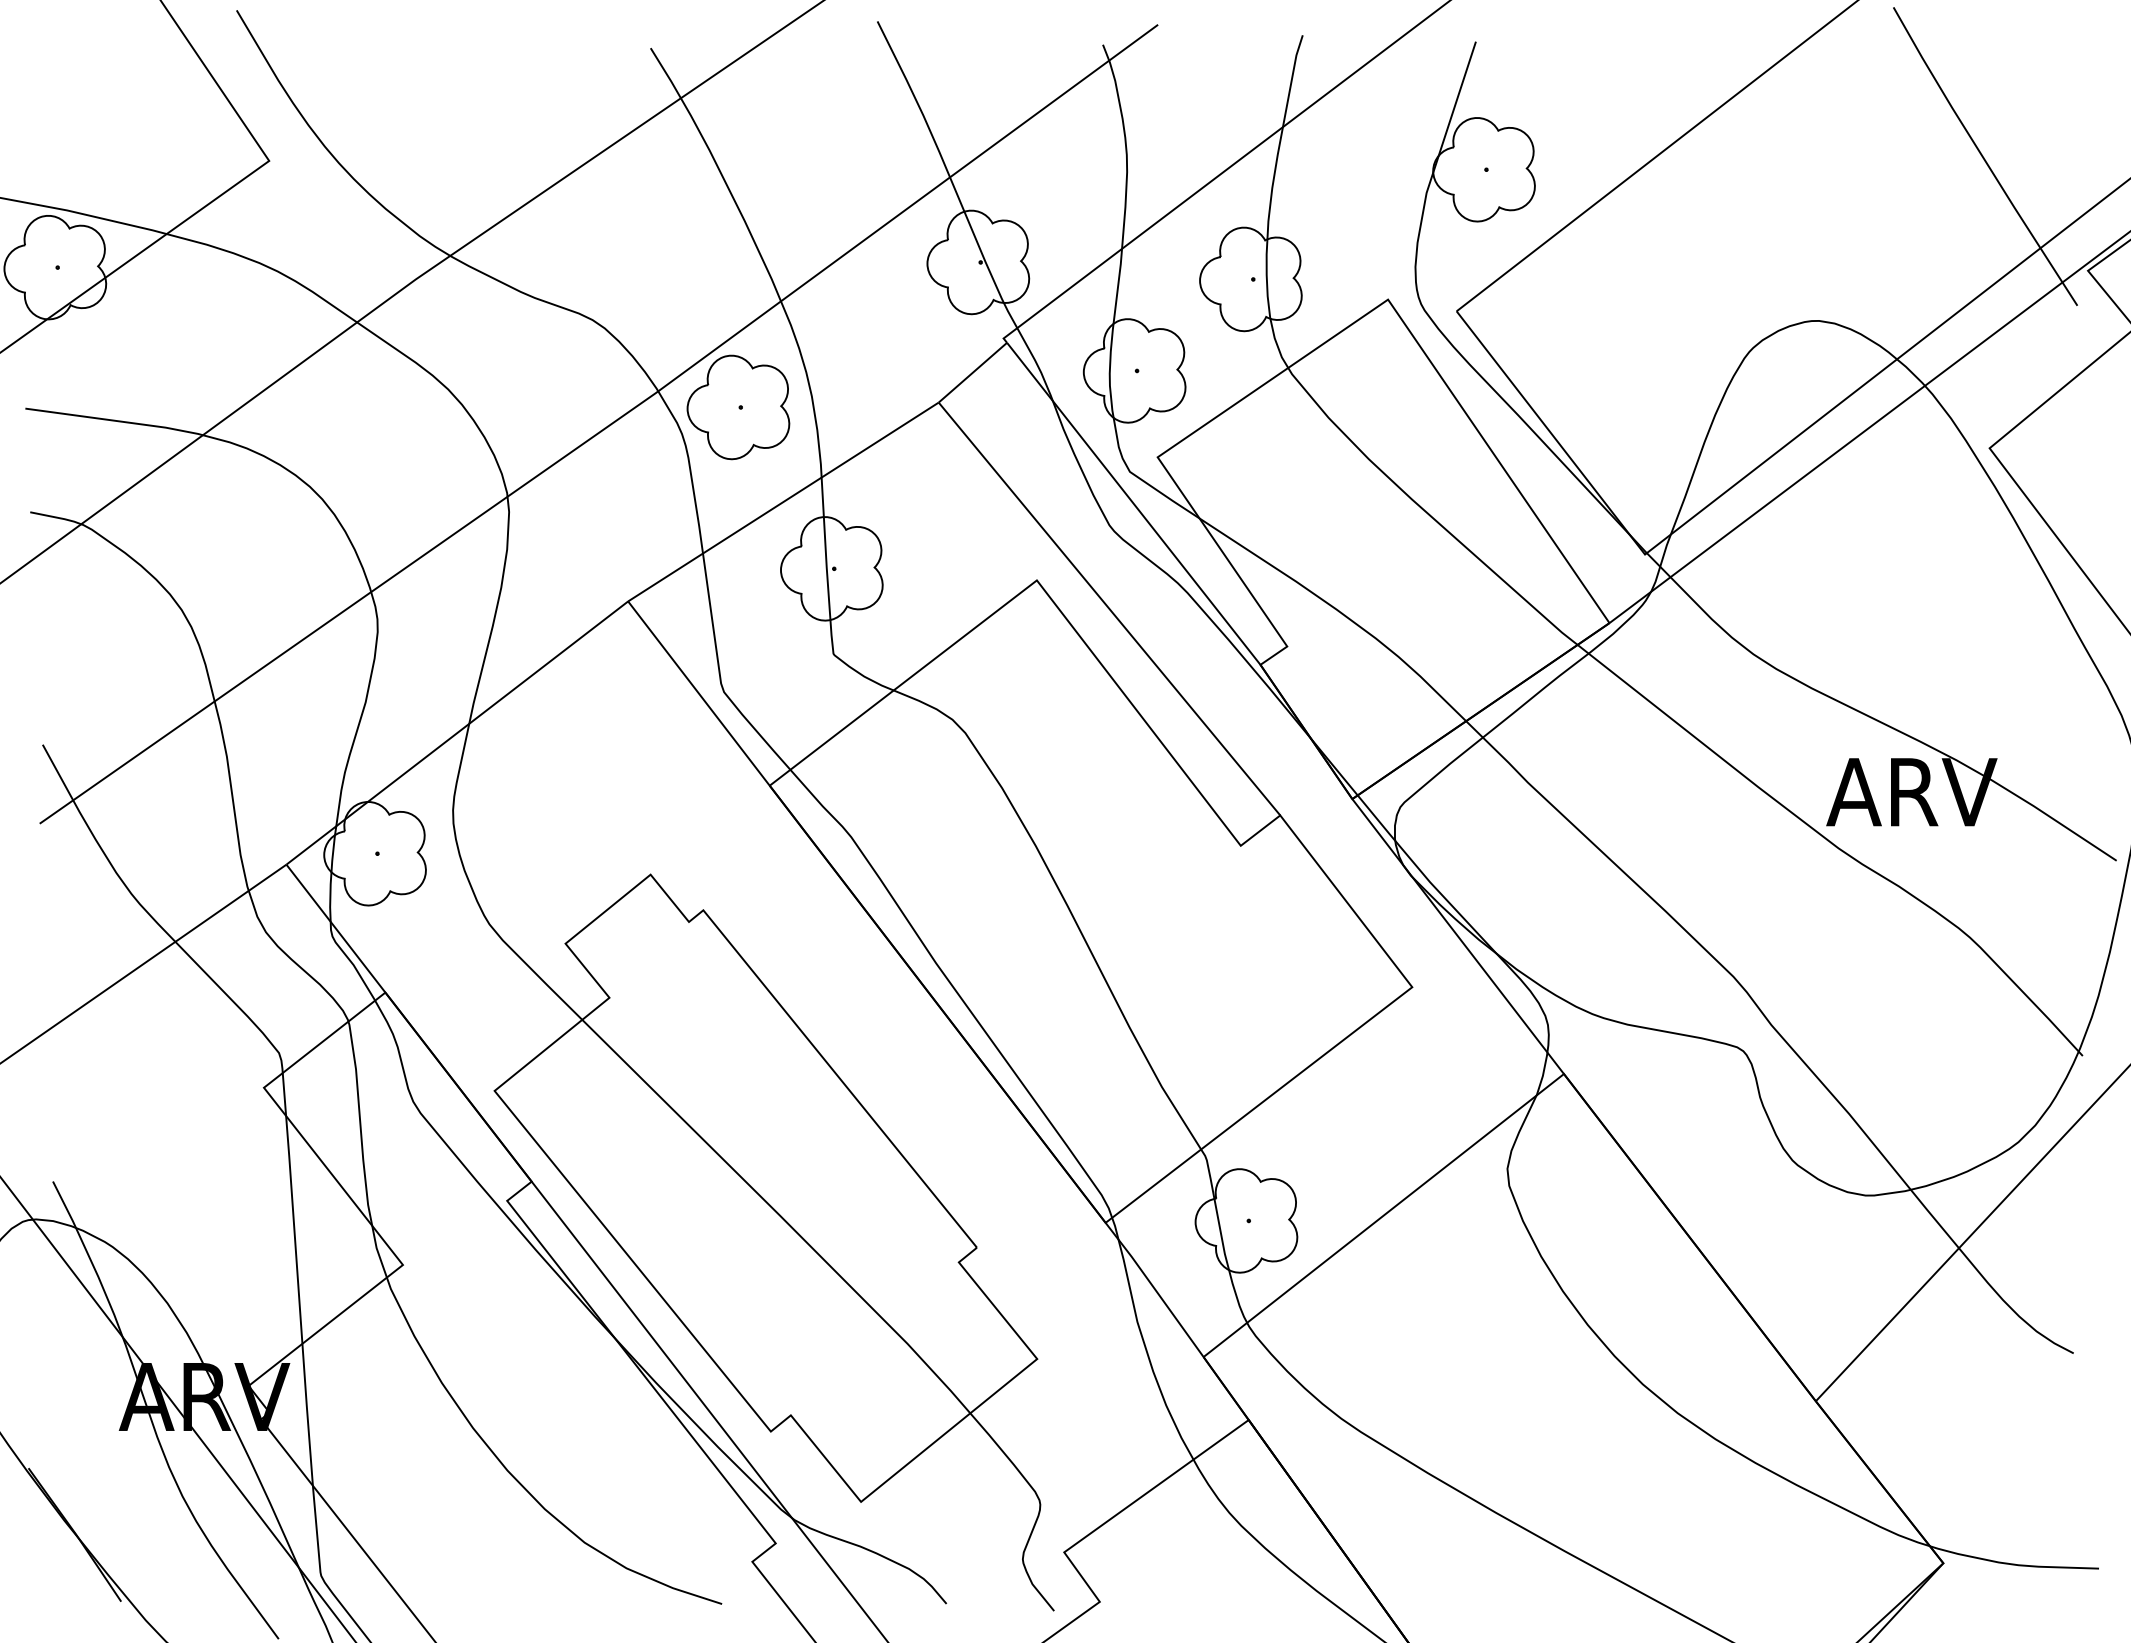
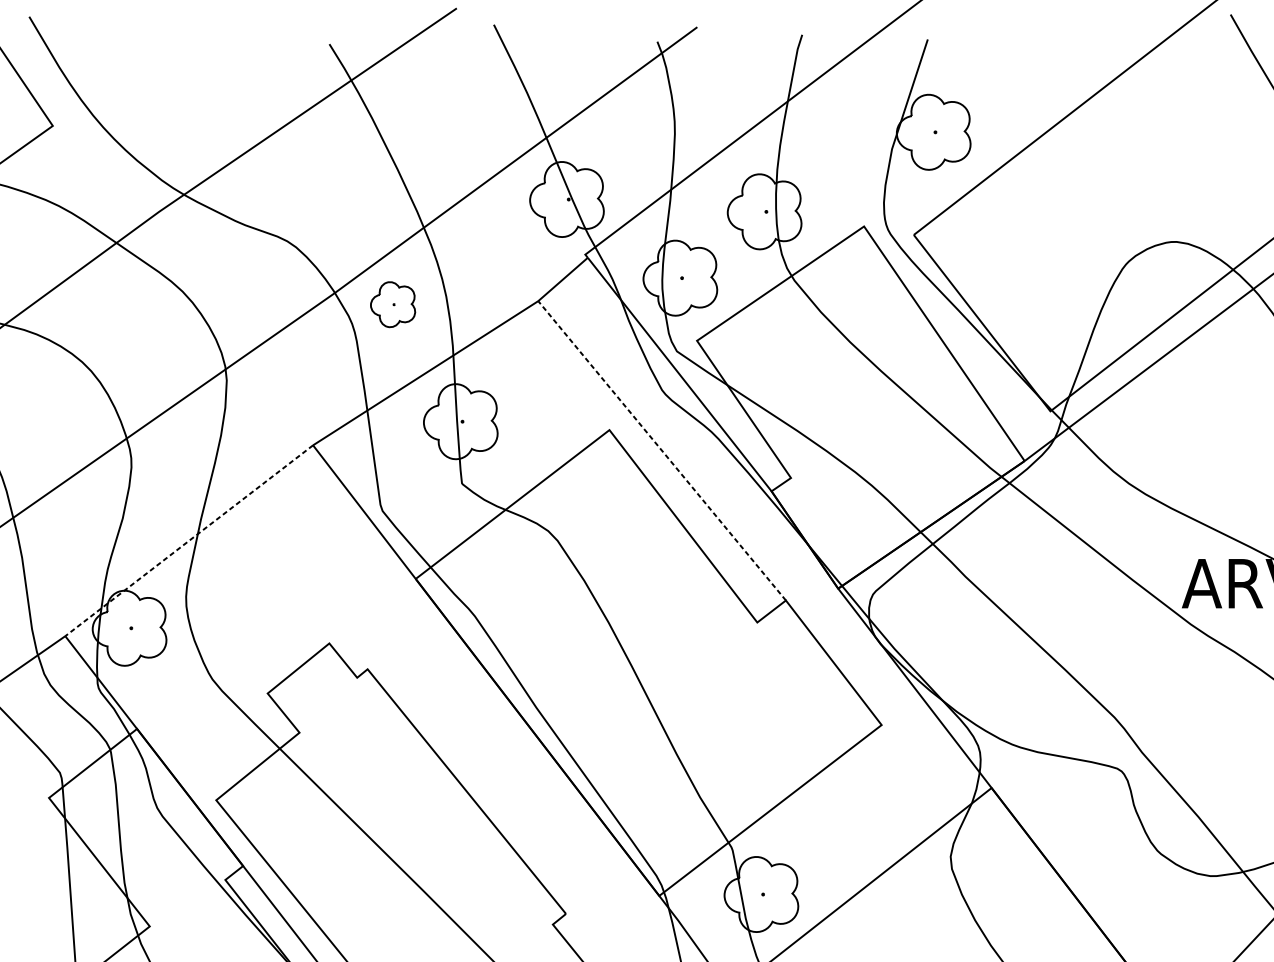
part: (738, 407) -> (393, 304), size x0.6
line: (1109, 609) -> (662, 451), solid -> dashed
line: (457, 733) -> (189, 541), solid -> dashed

